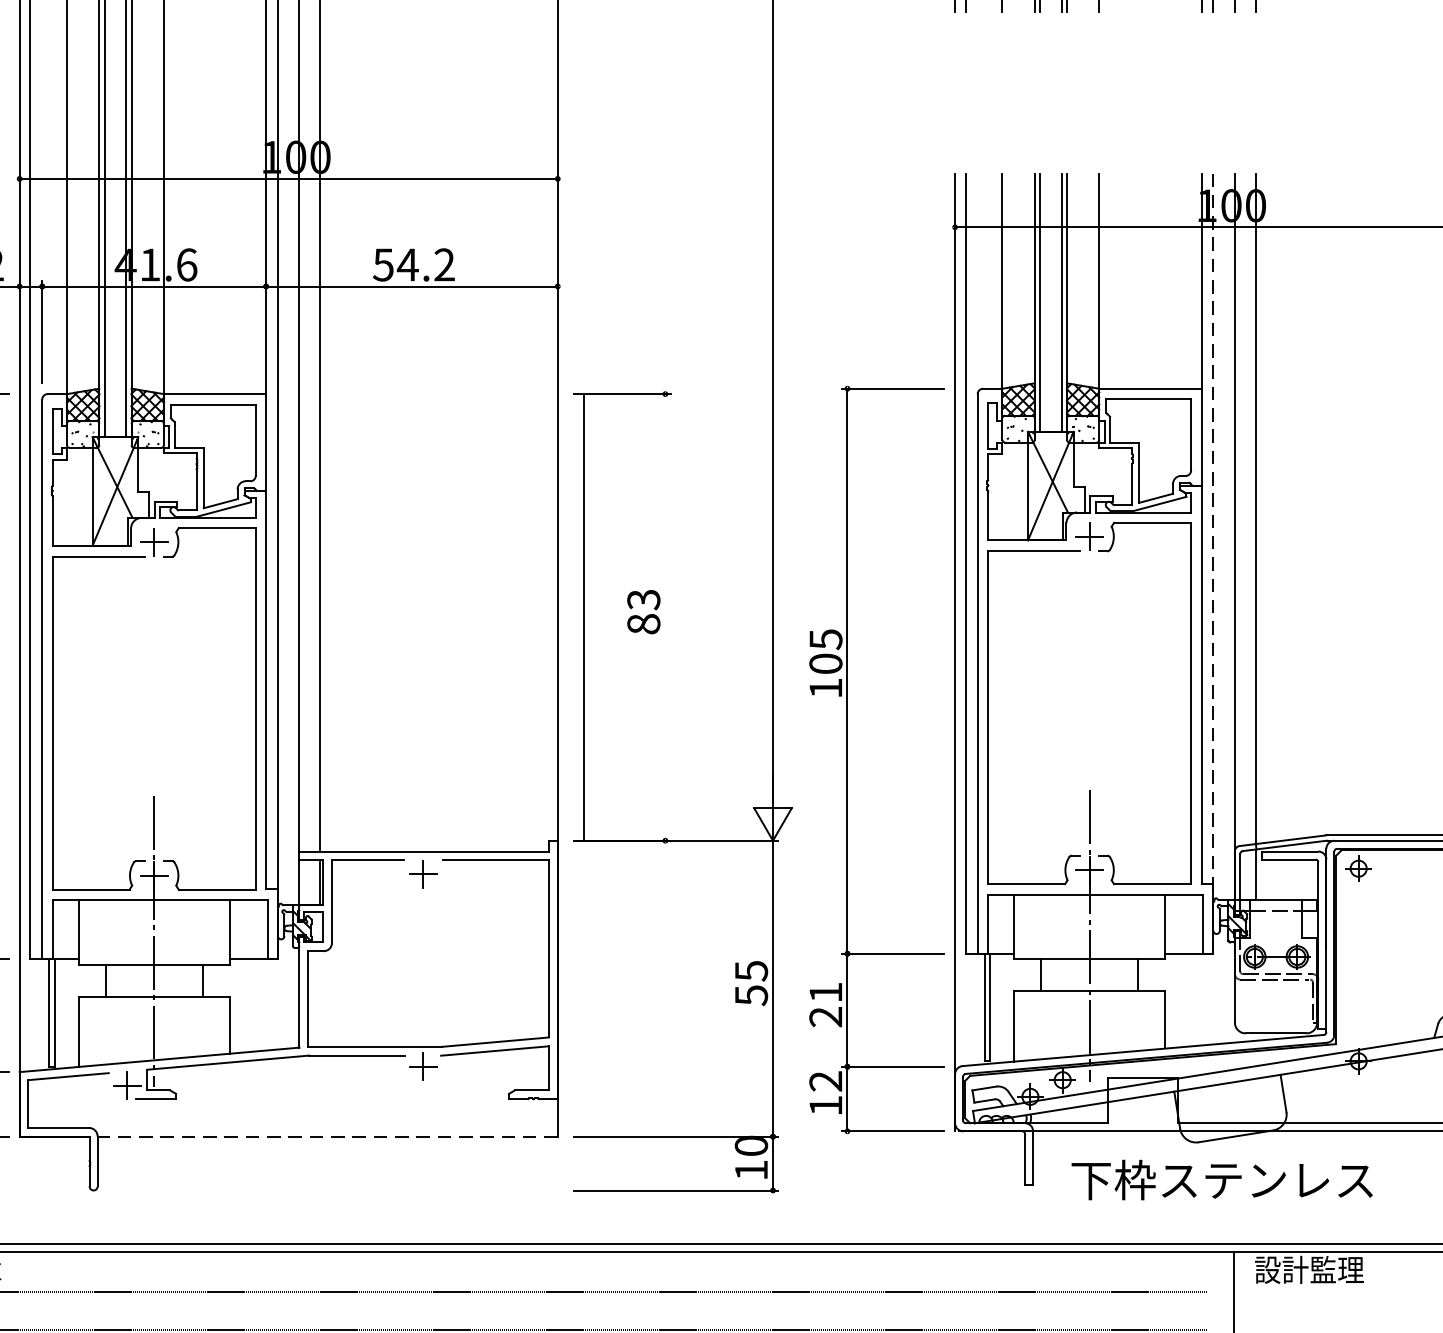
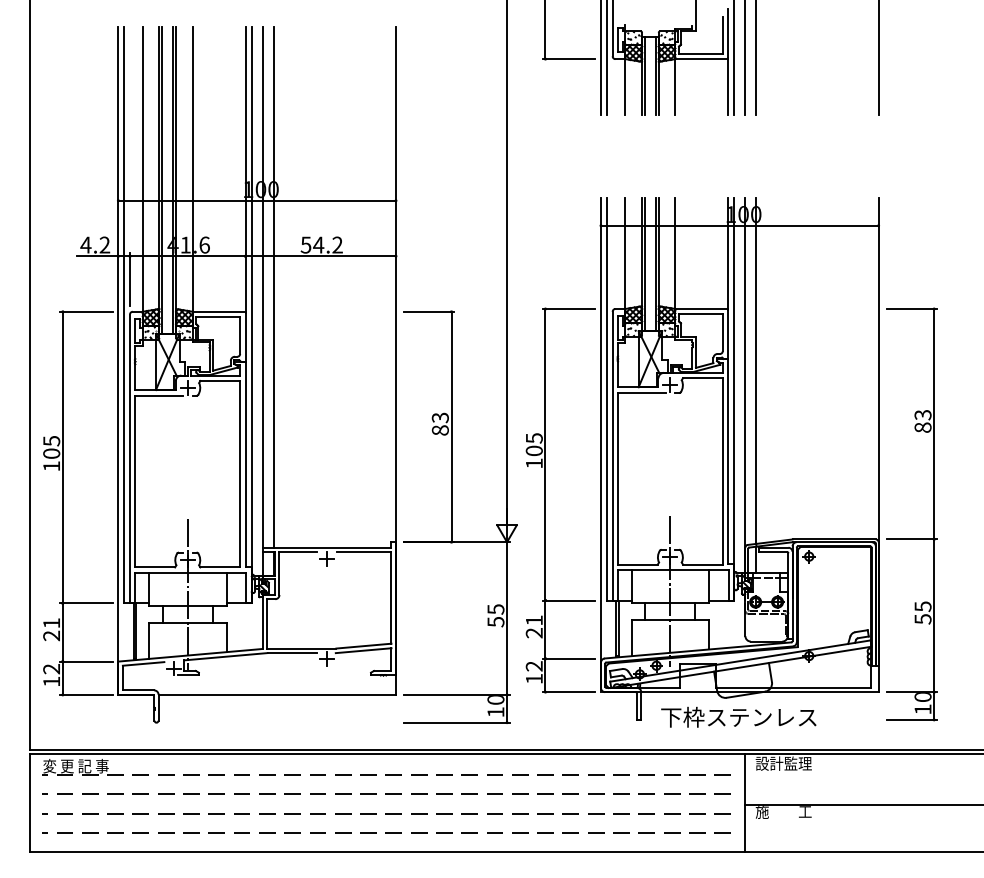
line: (1213, 564) -> (734, 399), dashed -> solid
line: (583, 616) -> (451, 426), moved
line: (328, 1135) -> (277, 694), dashed -> solid

